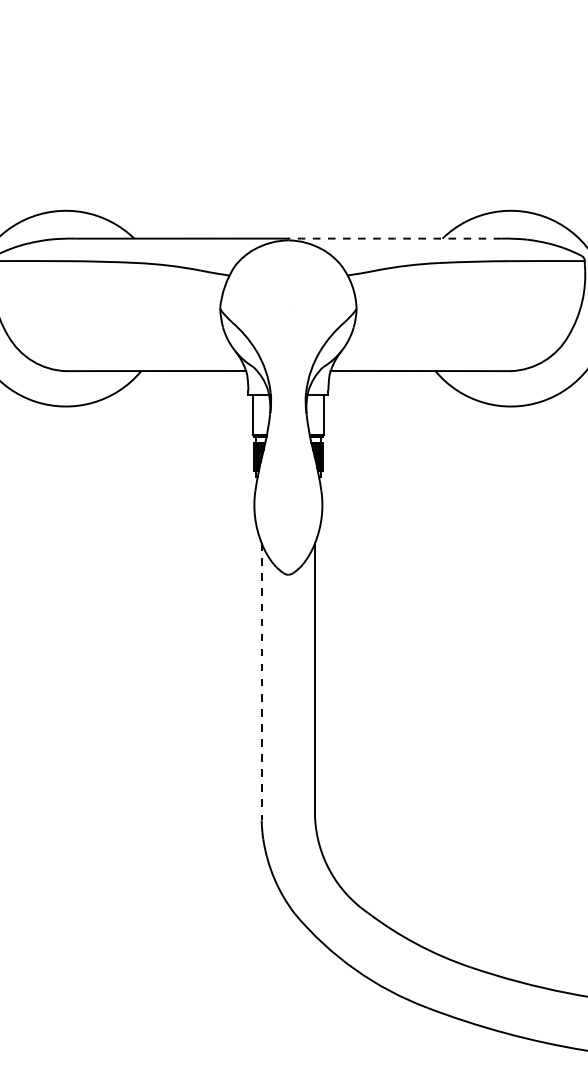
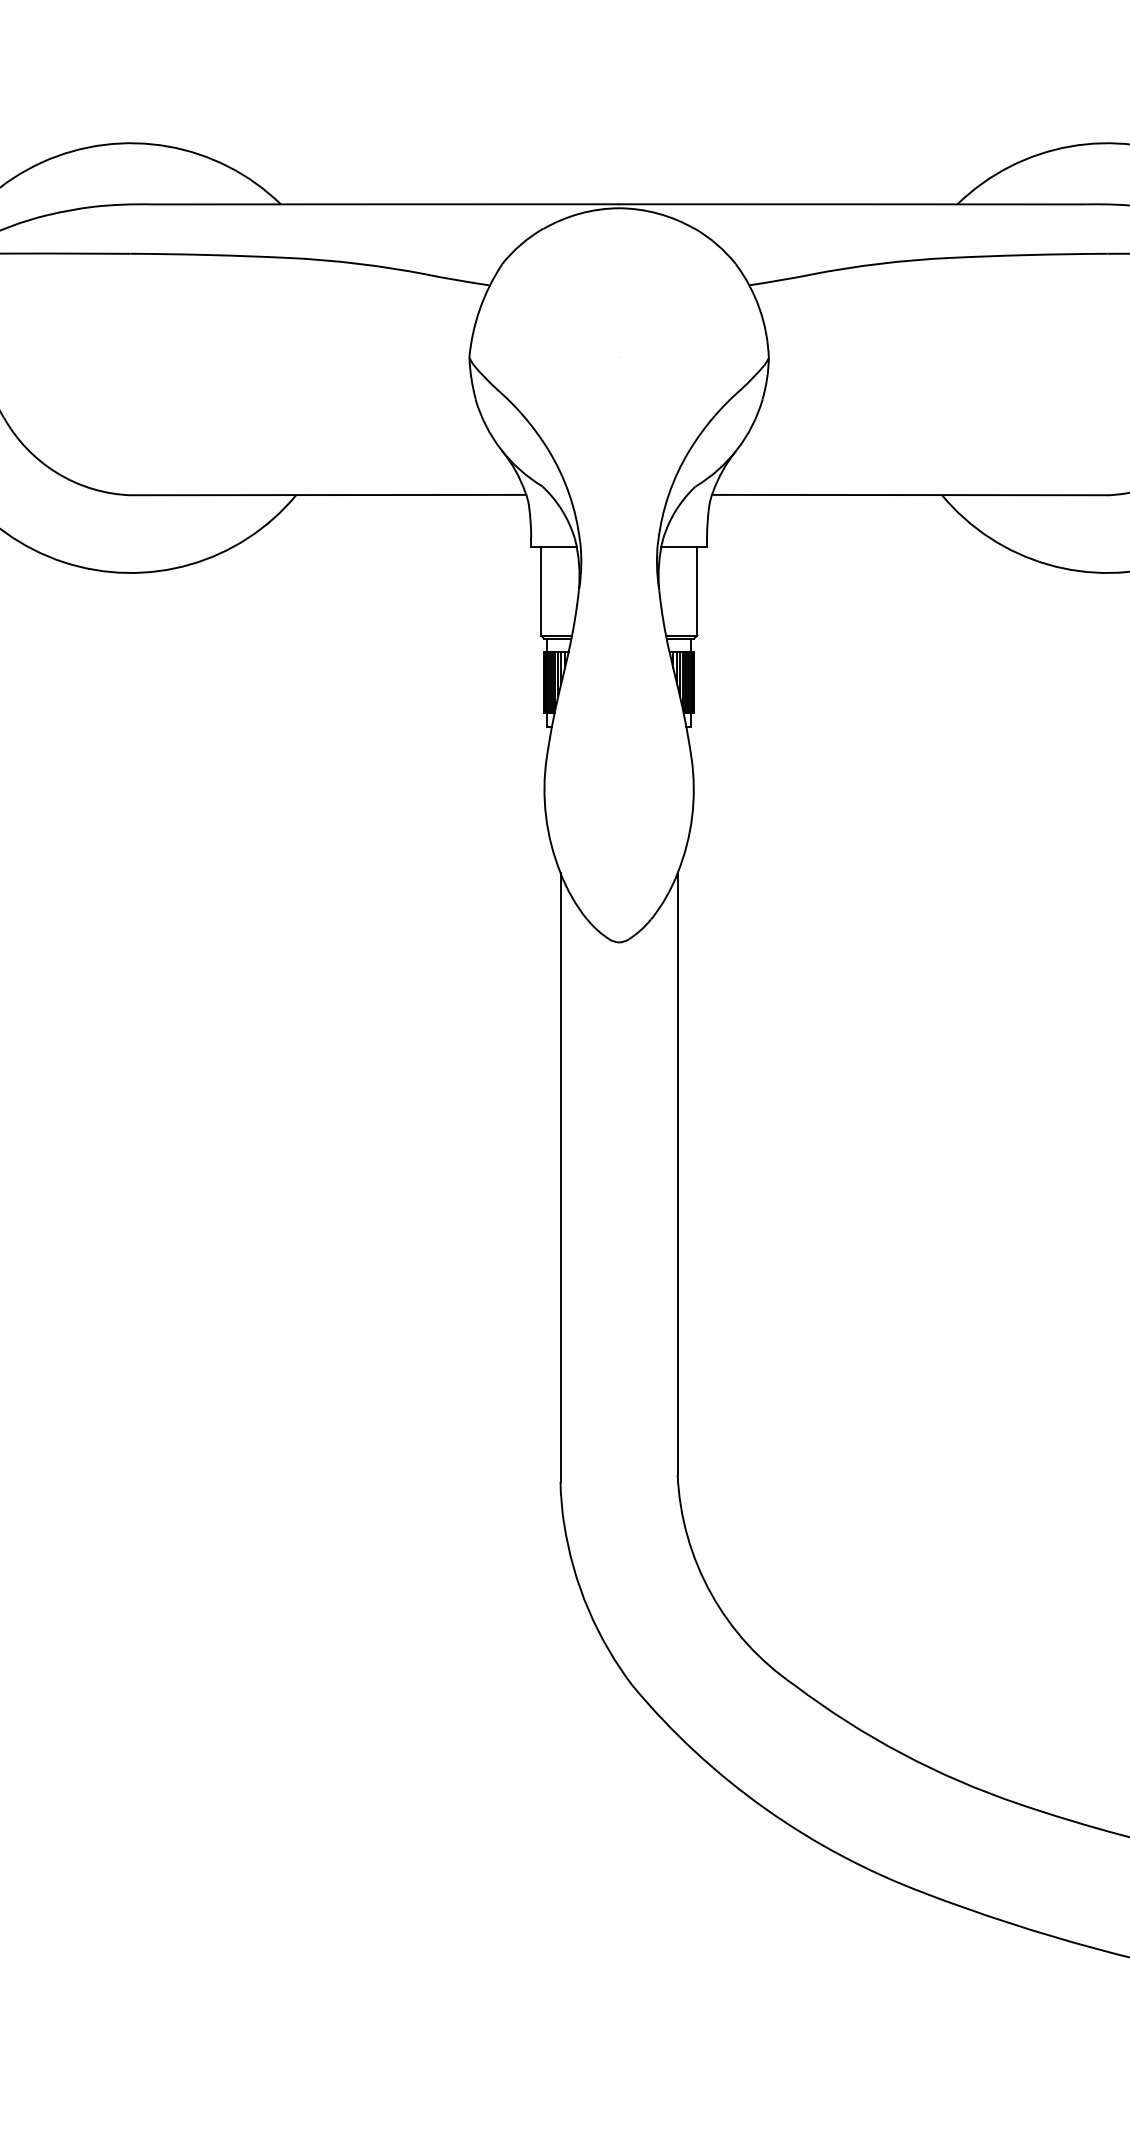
arc: (394, 238) -> (852, 204), dashed -> solid
line: (261, 681) -> (560, 1176), dashed -> solid

